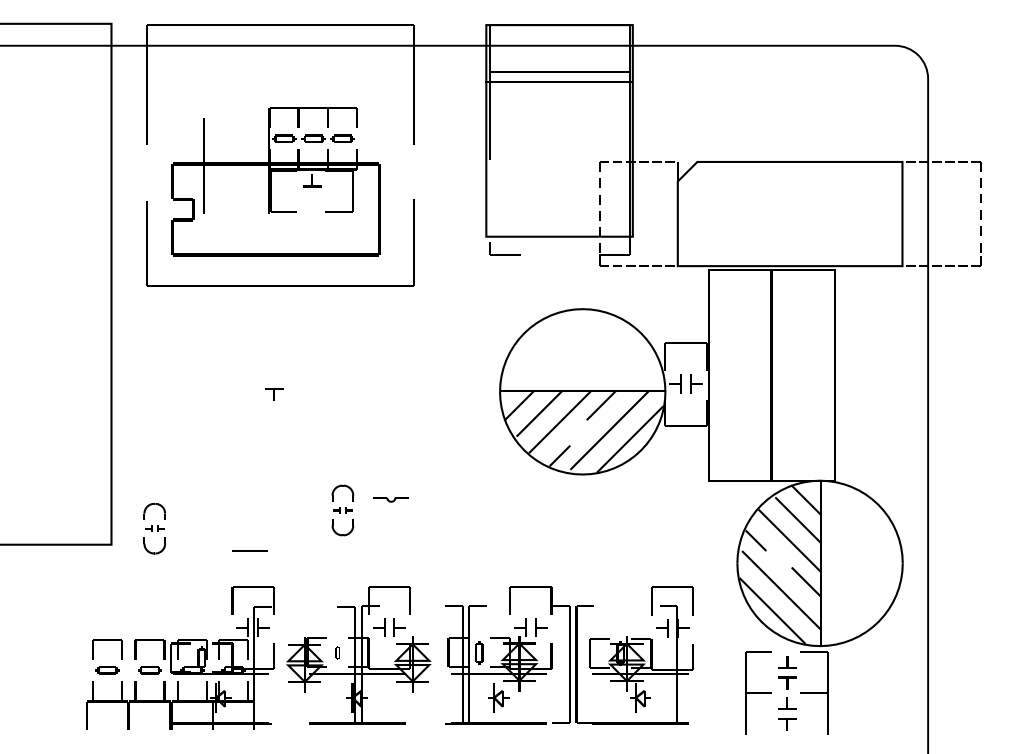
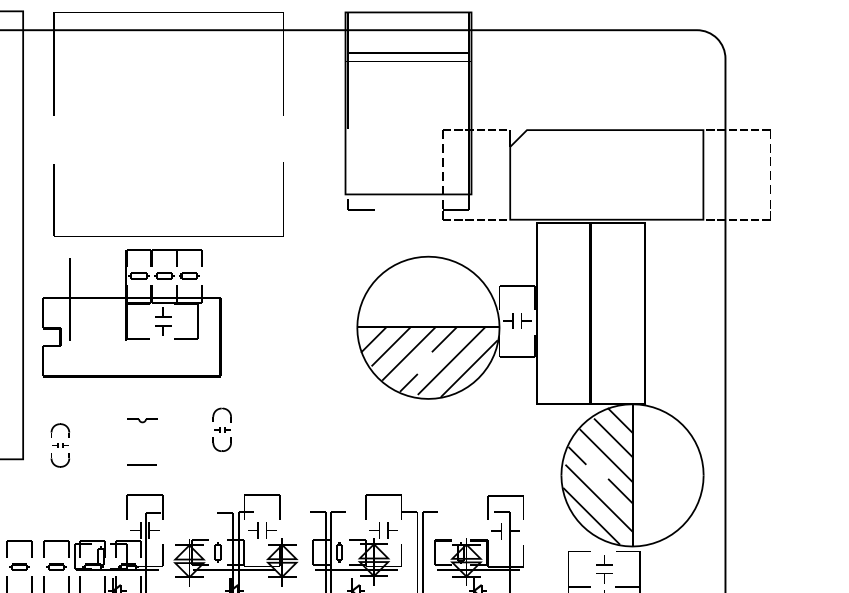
part: (275, 181) -> (131, 312), moved
part: (390, 499) -> (141, 420), moved
part: (337, 652) -> (217, 551), size x1.67

